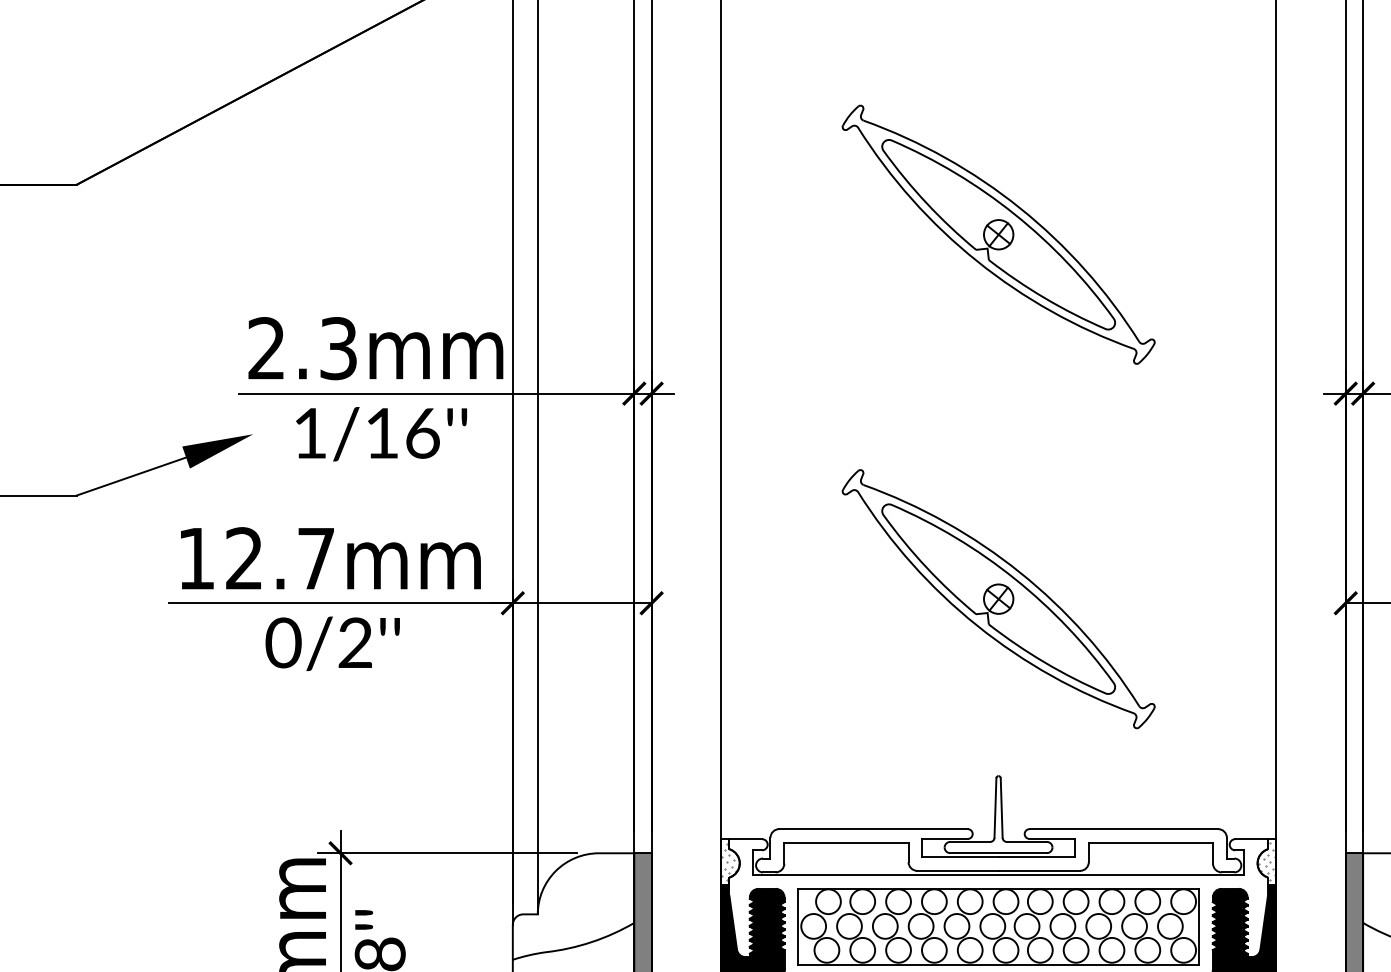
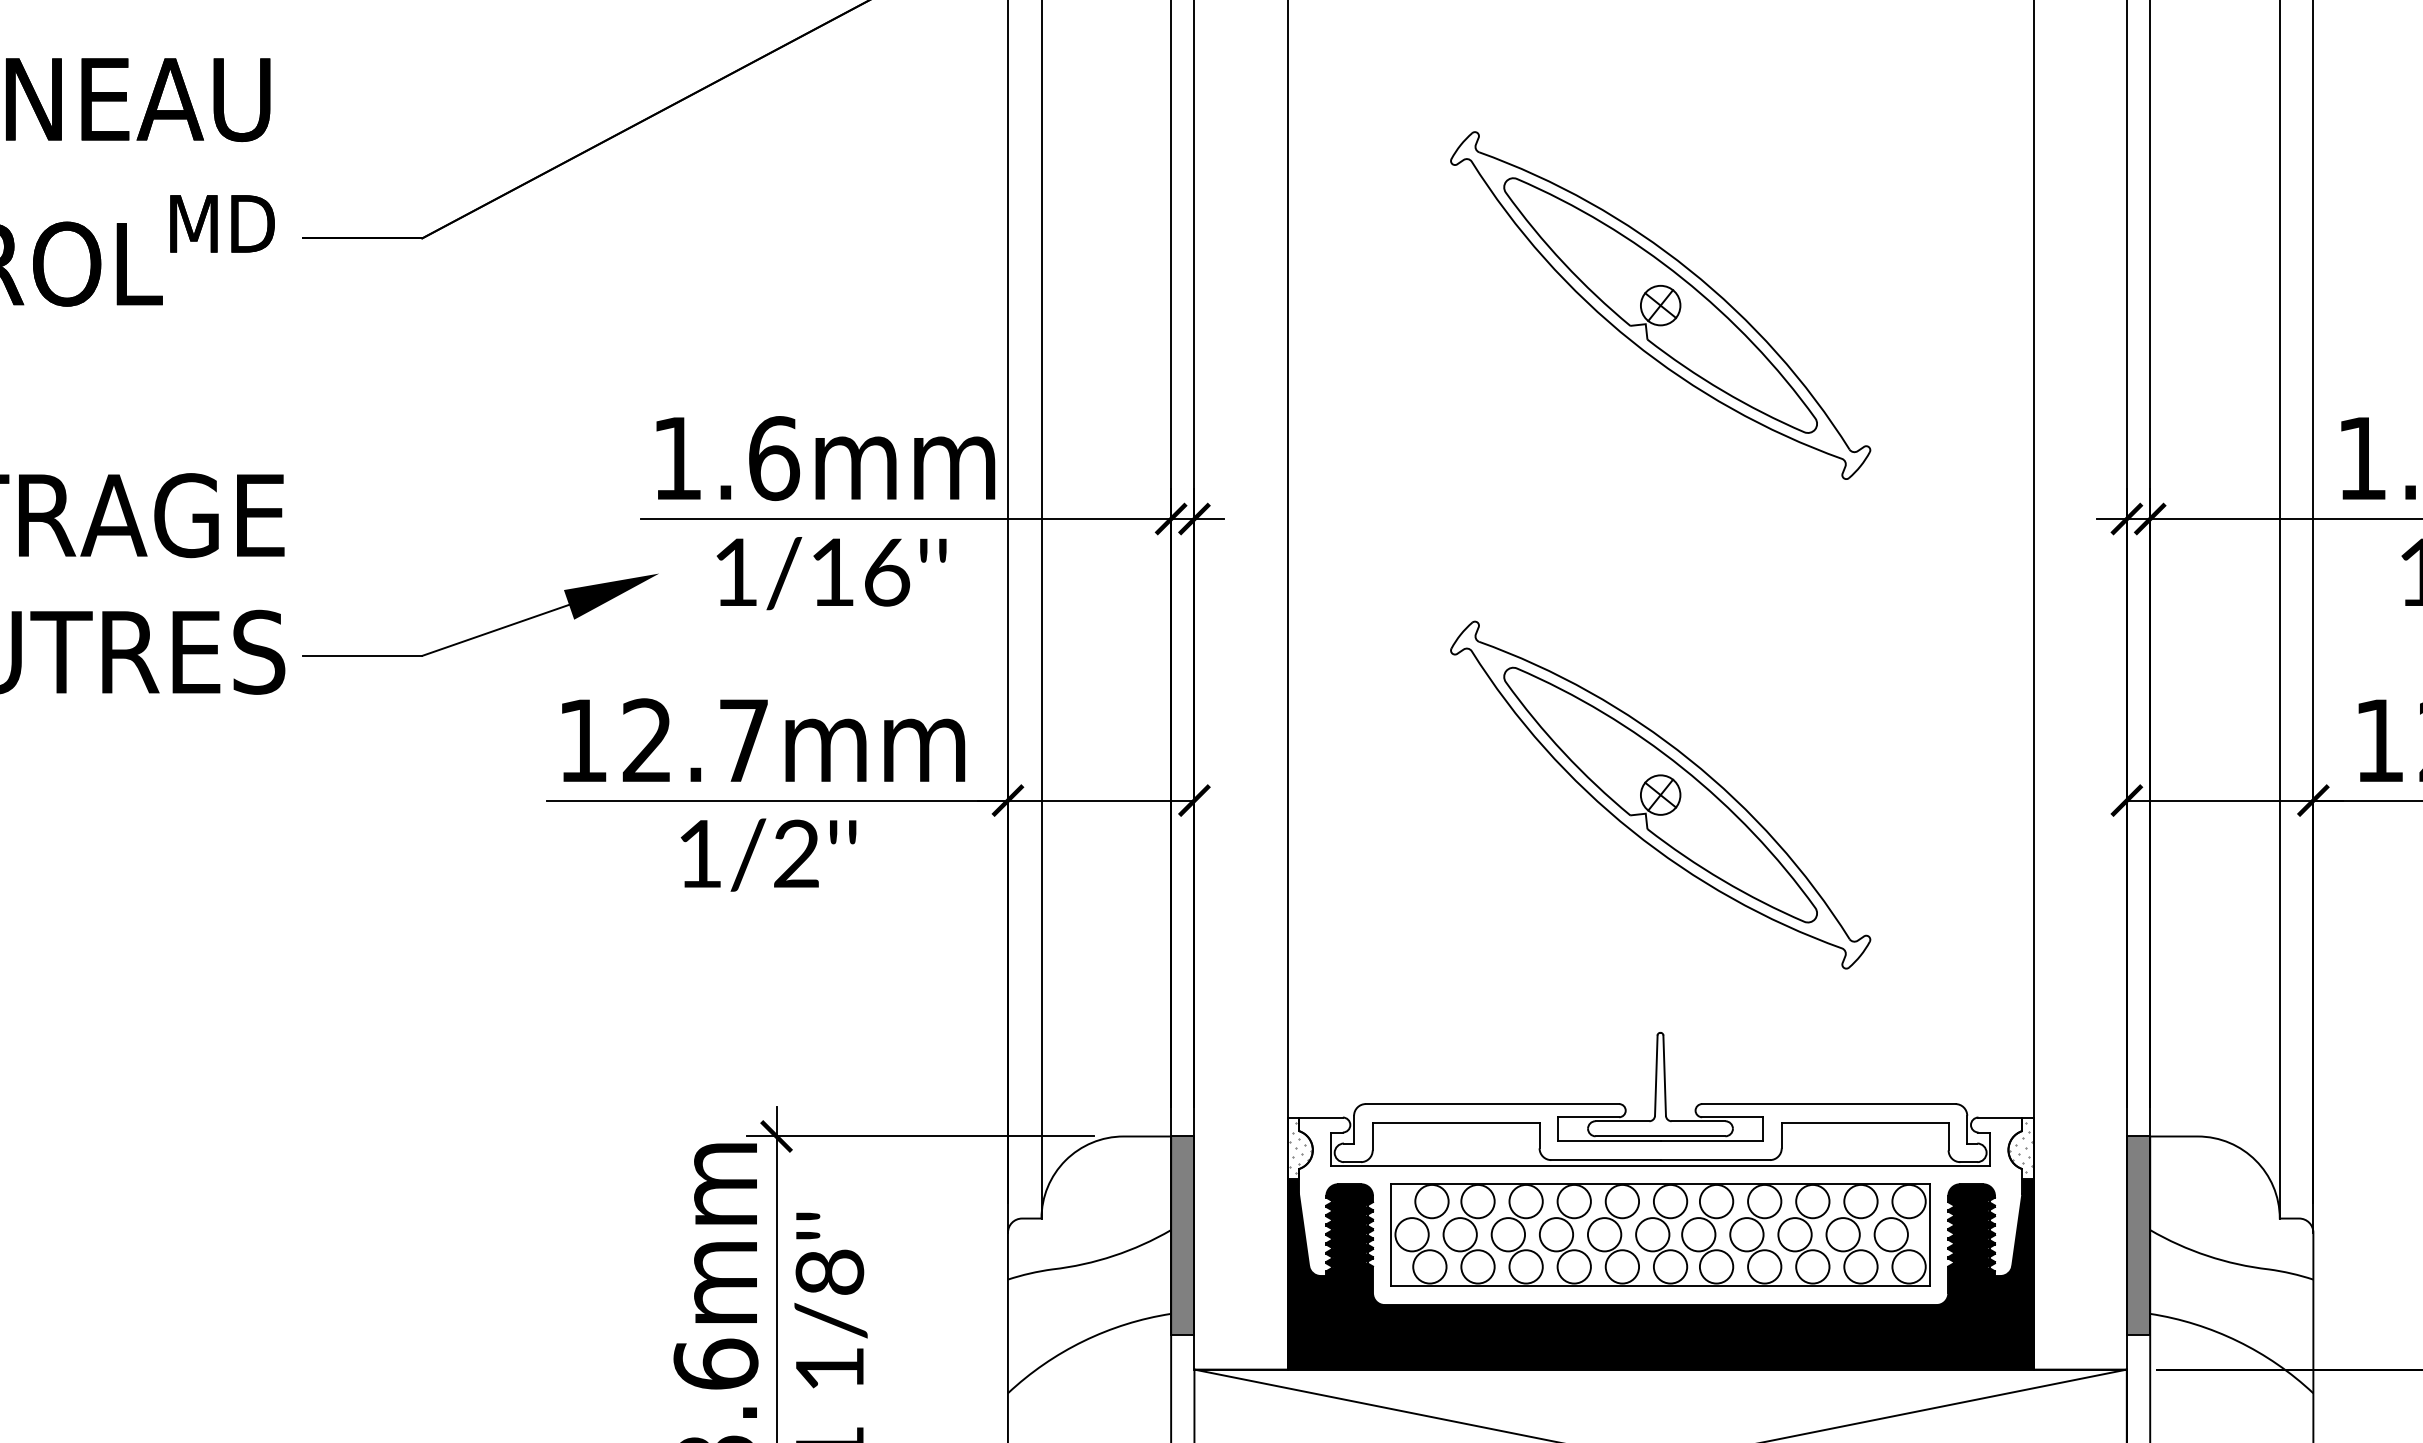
text: (303, 348) -> (726, 458), 2.3mm -> 1.6mm
text: (283, 642) -> (699, 853), 0/2''\f] -> 1/2''\f]

